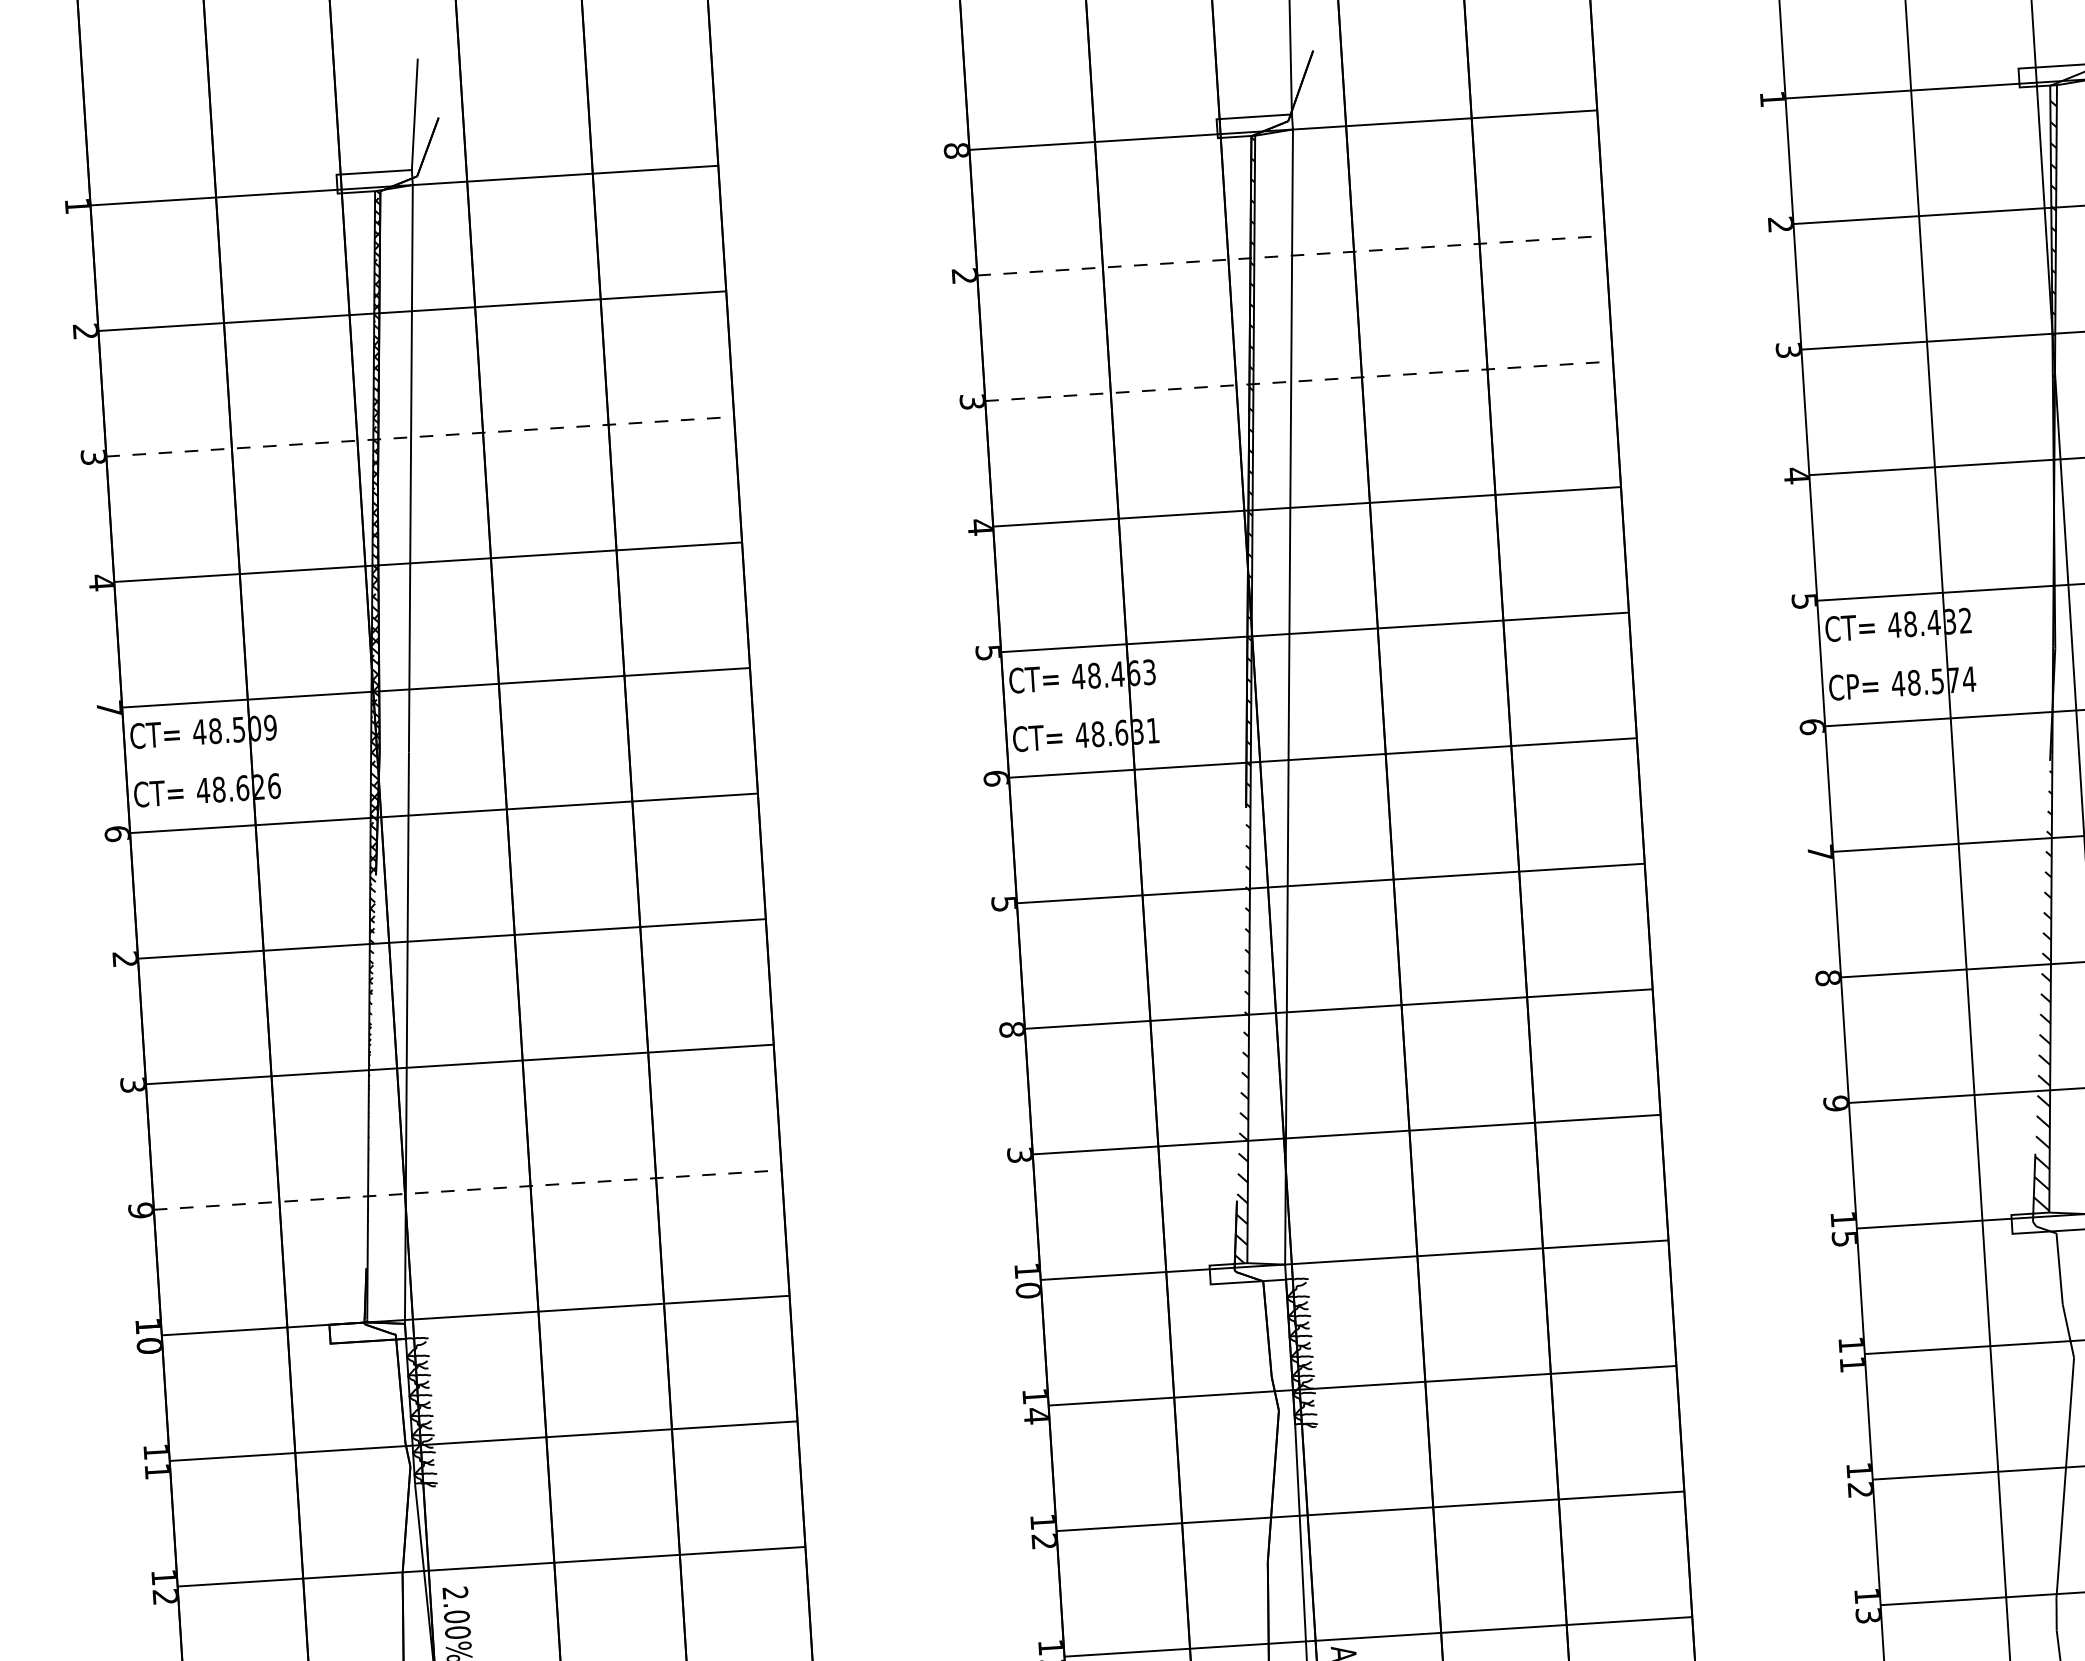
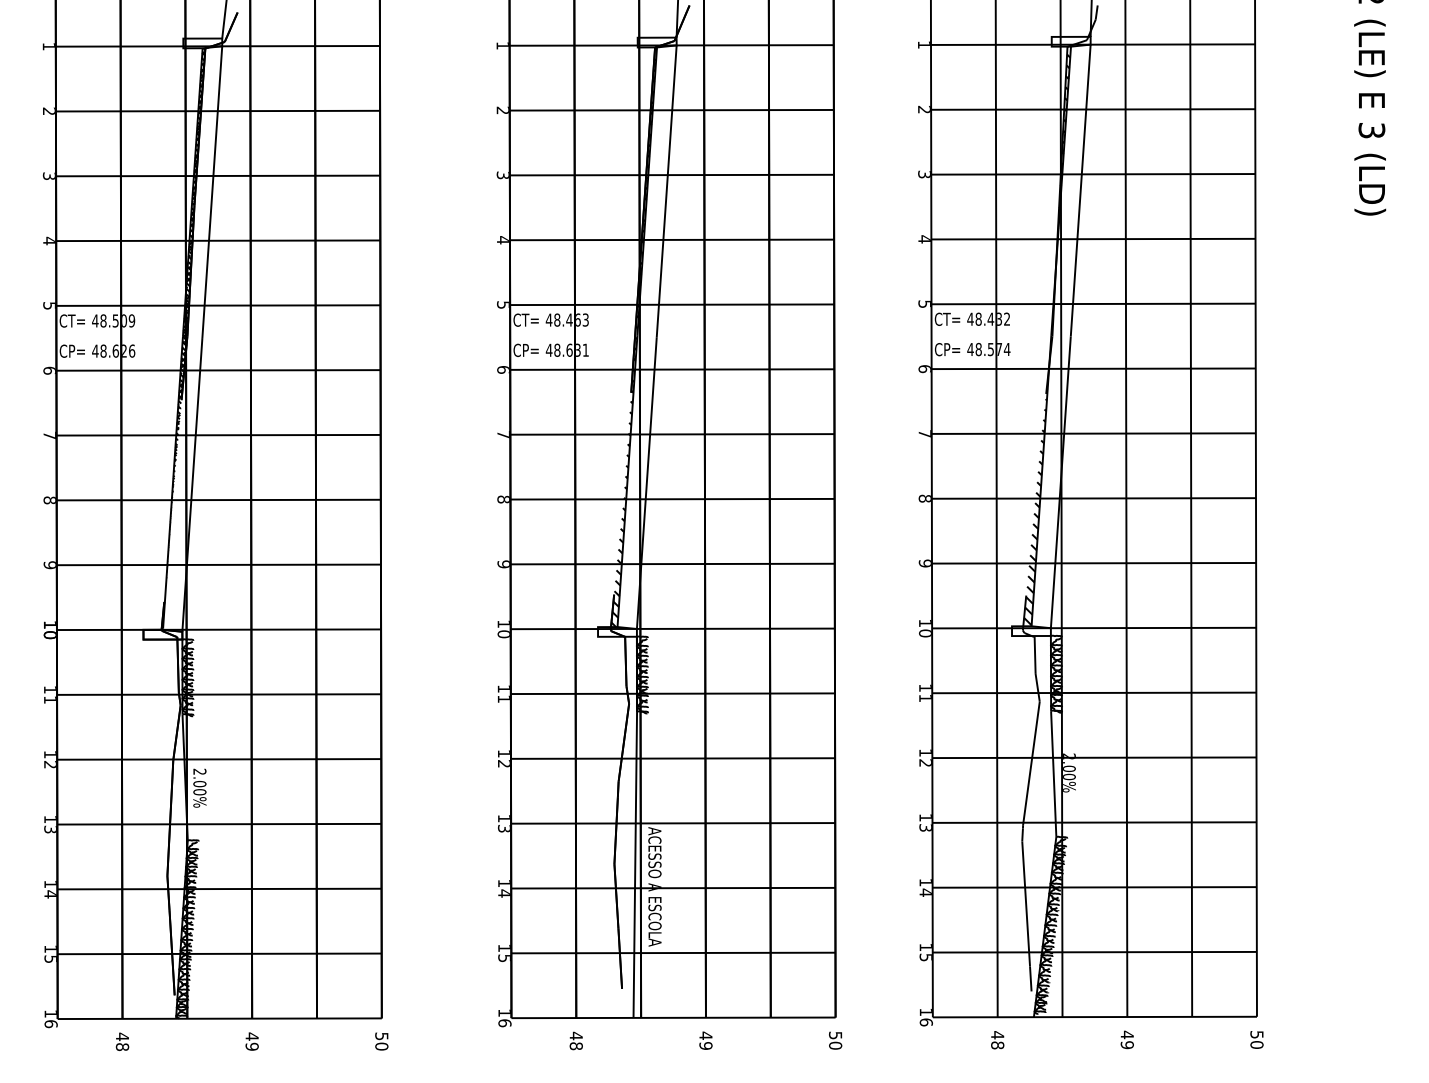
text: (955, 150) -> (502, 45), 8 -> 1
line: (1292, 256) -> (672, 110), dashed -> solid
line: (1300, 381) -> (672, 175), dashed -> solid
line: (420, 435) -> (218, 175), dashed -> solid
text: (106, 707) -> (48, 305), 7 -> 5
text: (1044, 737) -> (529, 350), CT= -> CP=
text: (166, 791) -> (76, 350), CT= -> CP=
text: (1001, 903) -> (502, 434), 5 -> 7
text: (124, 959) -> (49, 435), 2 -> 7
text: (132, 1085) -> (49, 500), 3 -> 8
text: (1019, 1155) -> (503, 564), 3 -> 9
line: (468, 1189) -> (219, 564), dashed -> solid
text: (1844, 1239) -> (925, 633), 15 -> 10
text: (1034, 1415) -> (503, 698), 14 -> 11

